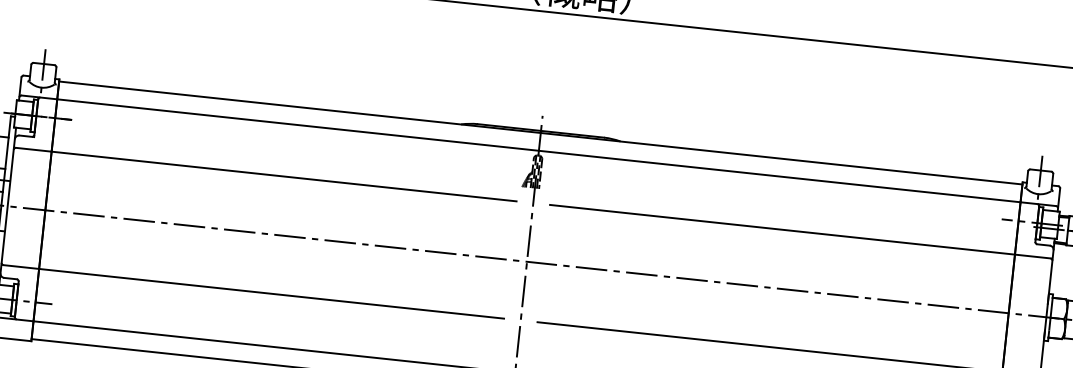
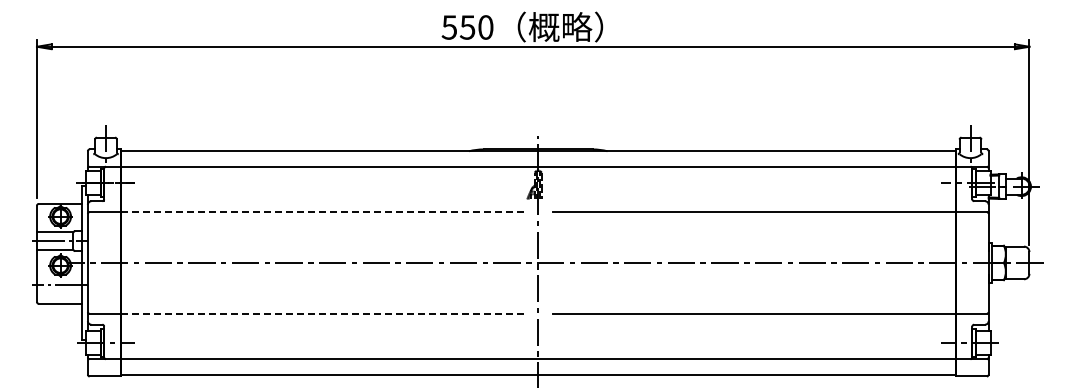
line: (284, 177) -> (322, 212), solid -> dashed
line: (272, 293) -> (322, 313), solid -> dashed

